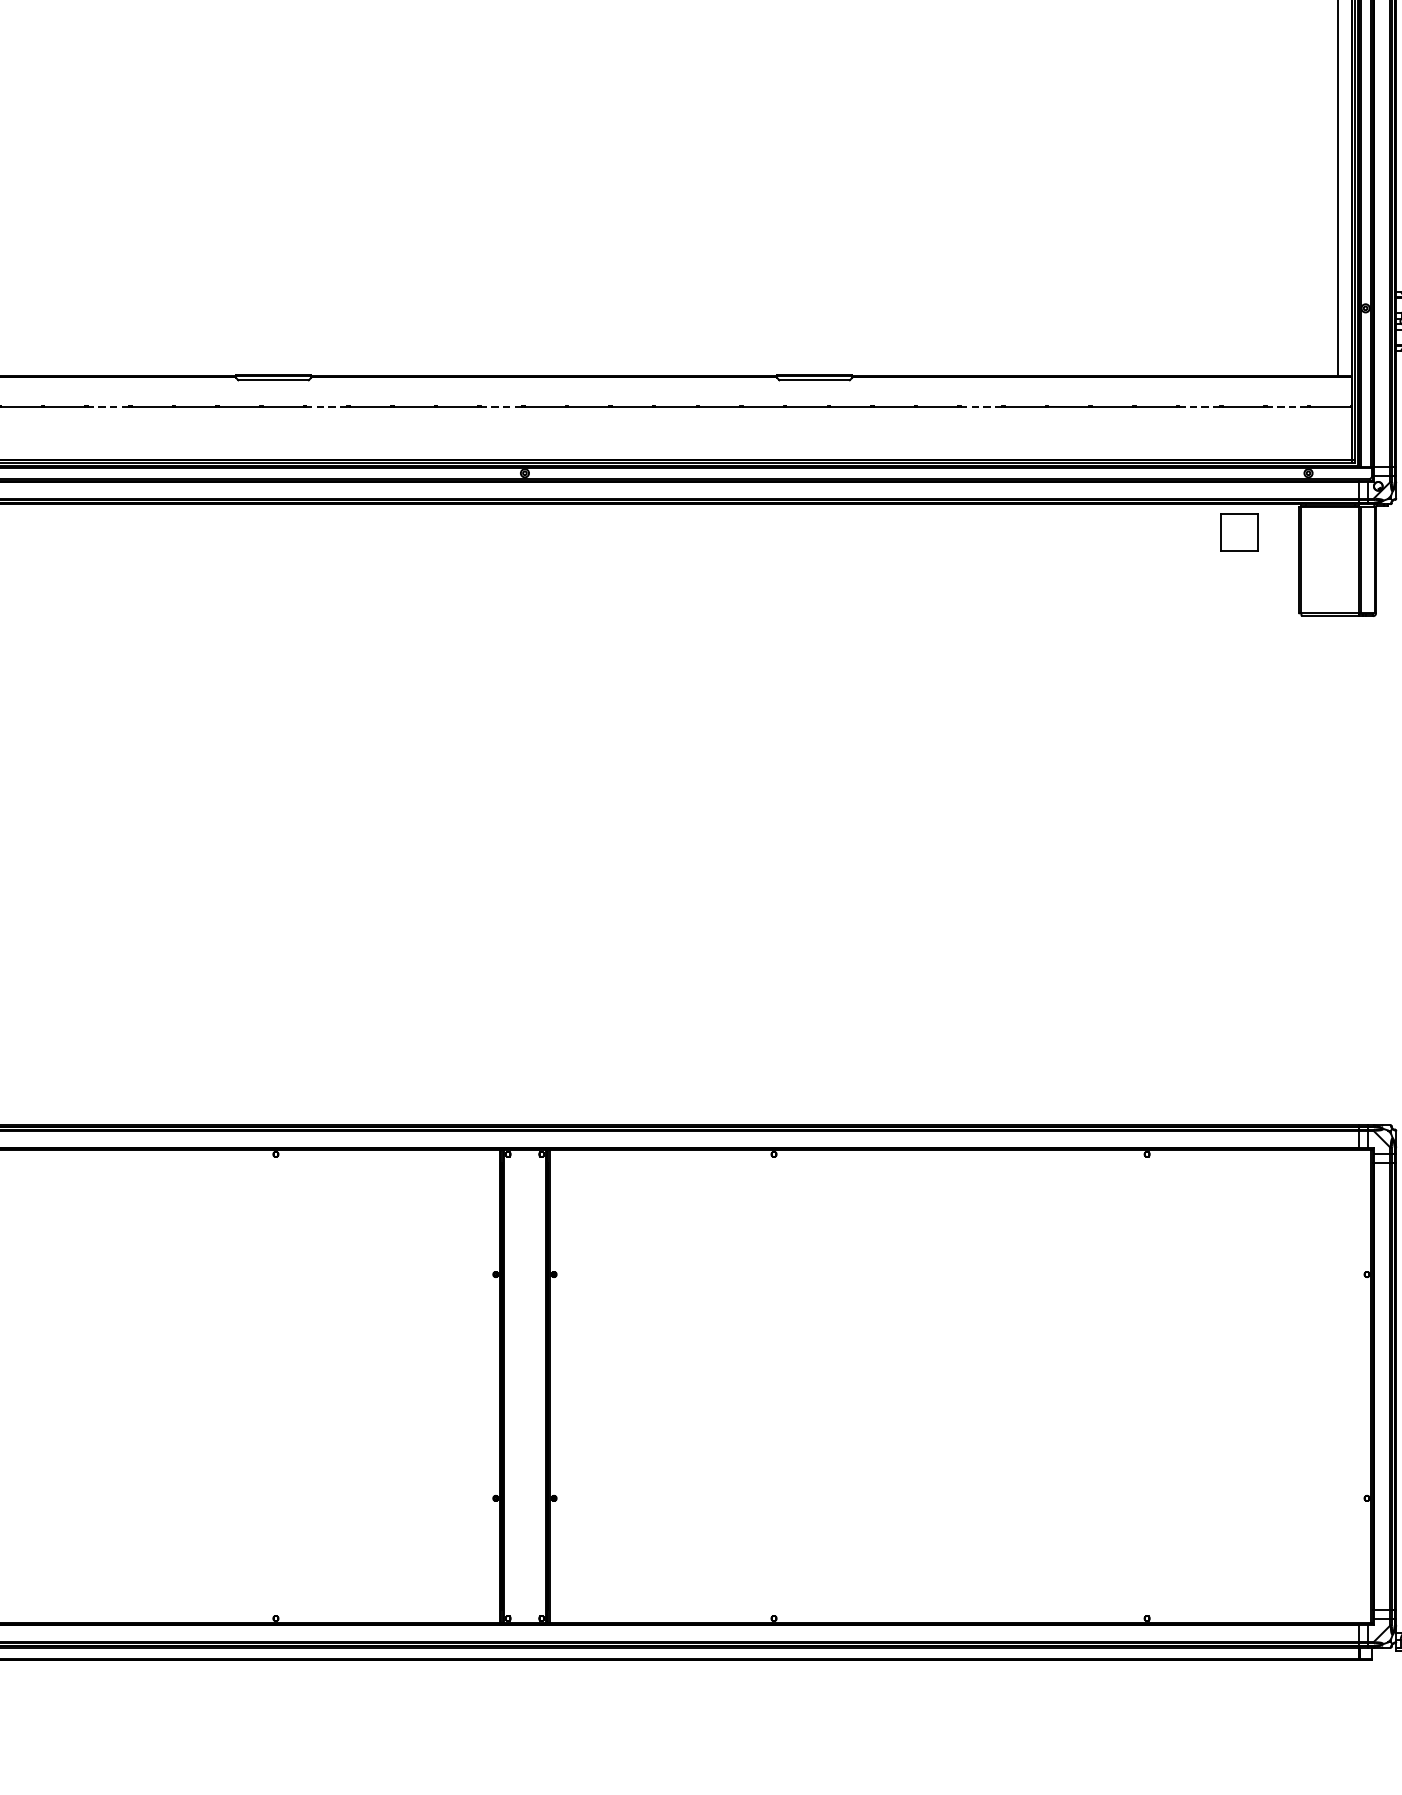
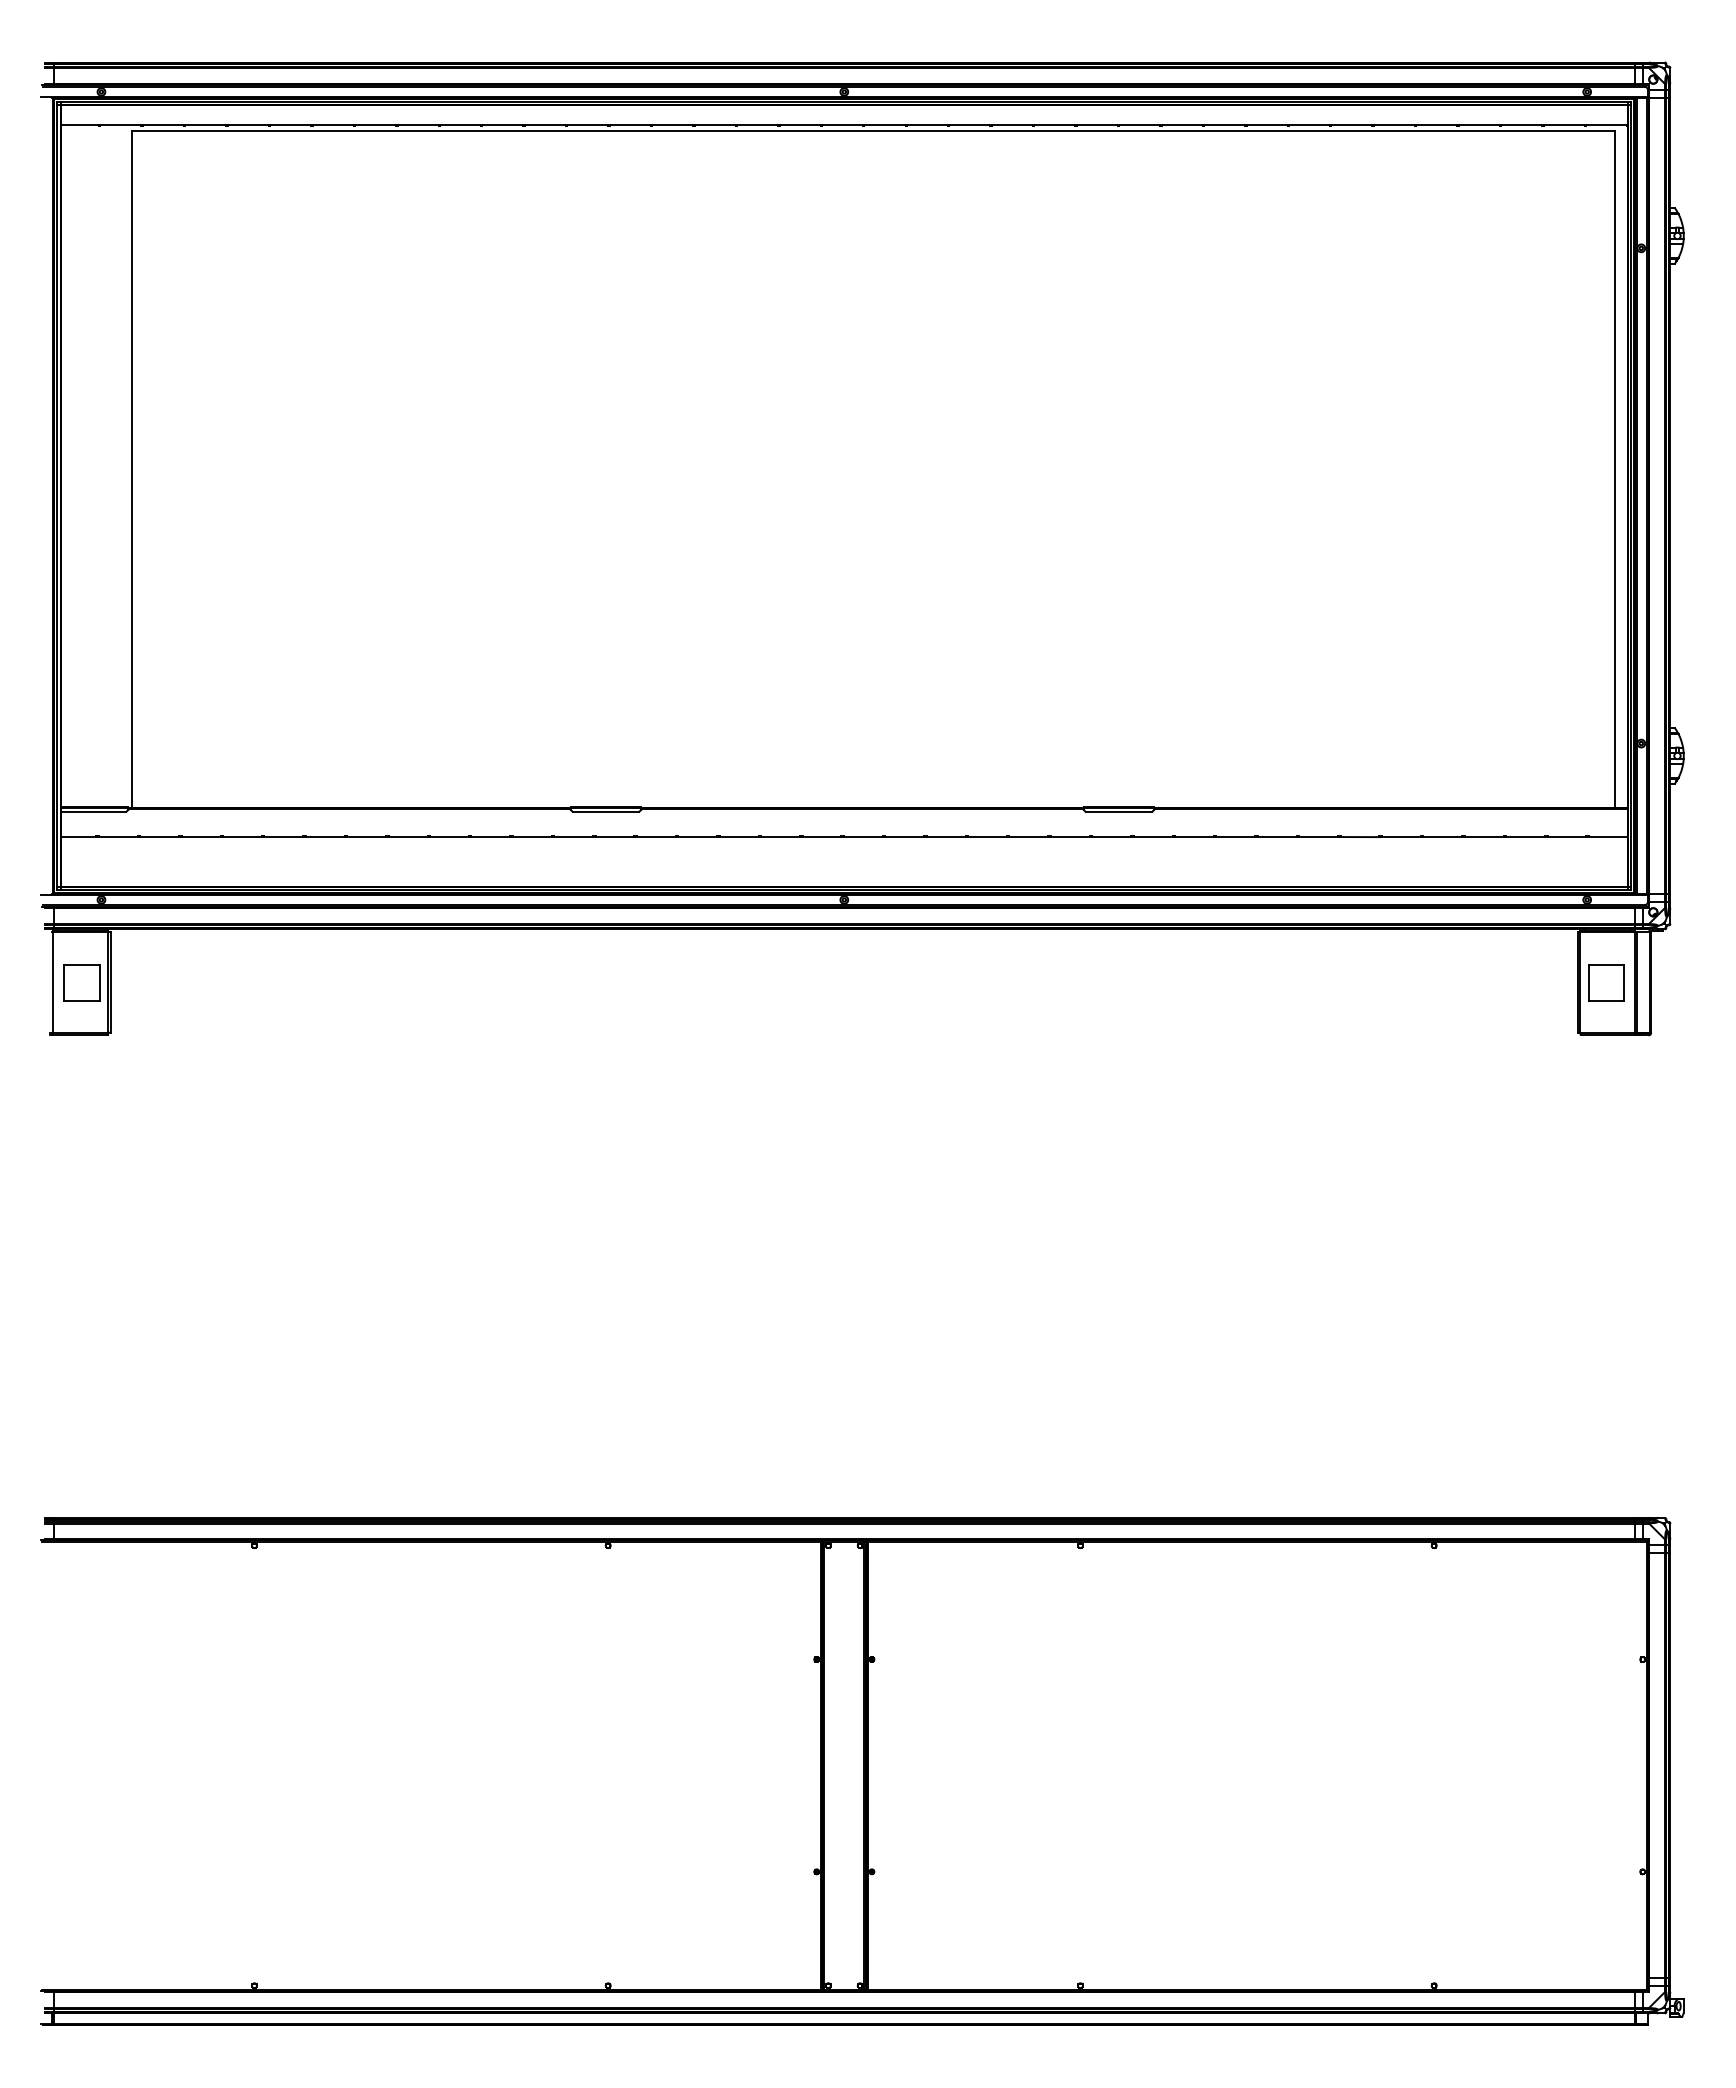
line: (107, 407) -> (448, 837), dashed -> solid
line: (325, 407) -> (655, 837), dashed -> solid
line: (500, 407) -> (821, 837), dashed -> solid
line: (980, 407) -> (1276, 837), dashed -> solid
line: (1199, 407) -> (1483, 837), dashed -> solid
line: (1286, 407) -> (1566, 837), dashed -> solid
part: (1239, 531) -> (1606, 982), moved

